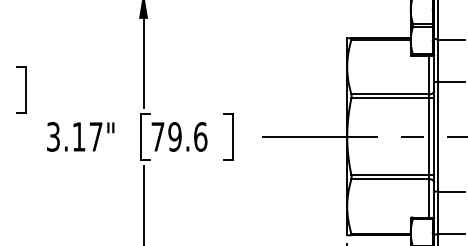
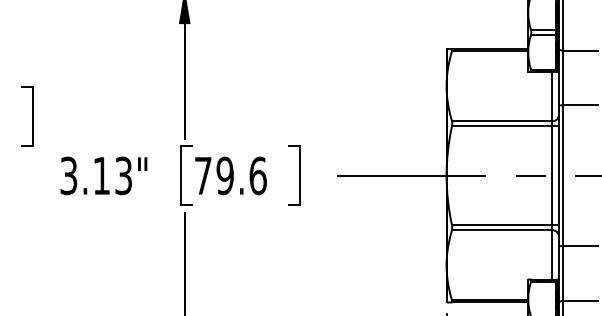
text: (95, 136) -> (122, 175), 3.17" -> 3.13"

